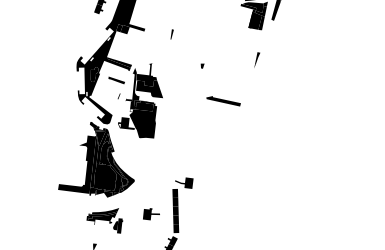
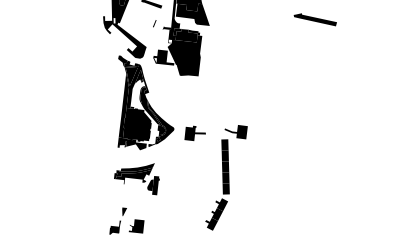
line: (223, 101) -> (315, 20), moved
fill: (77, 164) -> (102, 108), removed
fill: (110, 168) -> (143, 113), removed
part: (151, 214) -> (195, 133), moved

